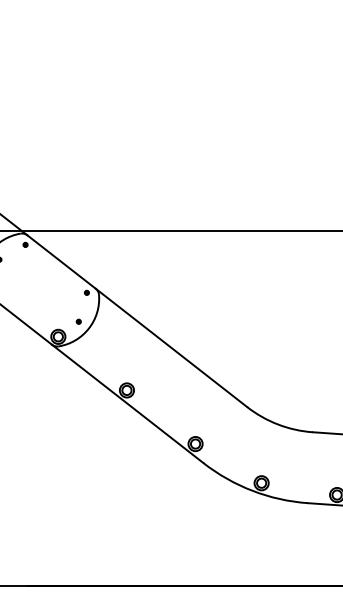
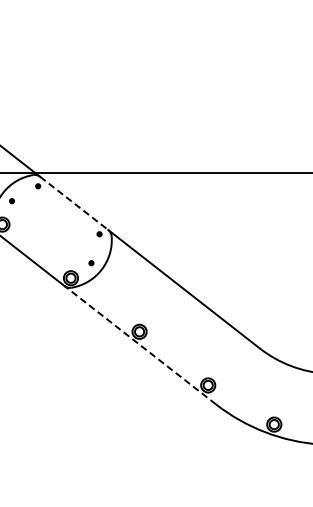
line: (61, 262) -> (74, 203), solid -> dashed
line: (127, 403) -> (140, 344), solid -> dashed

